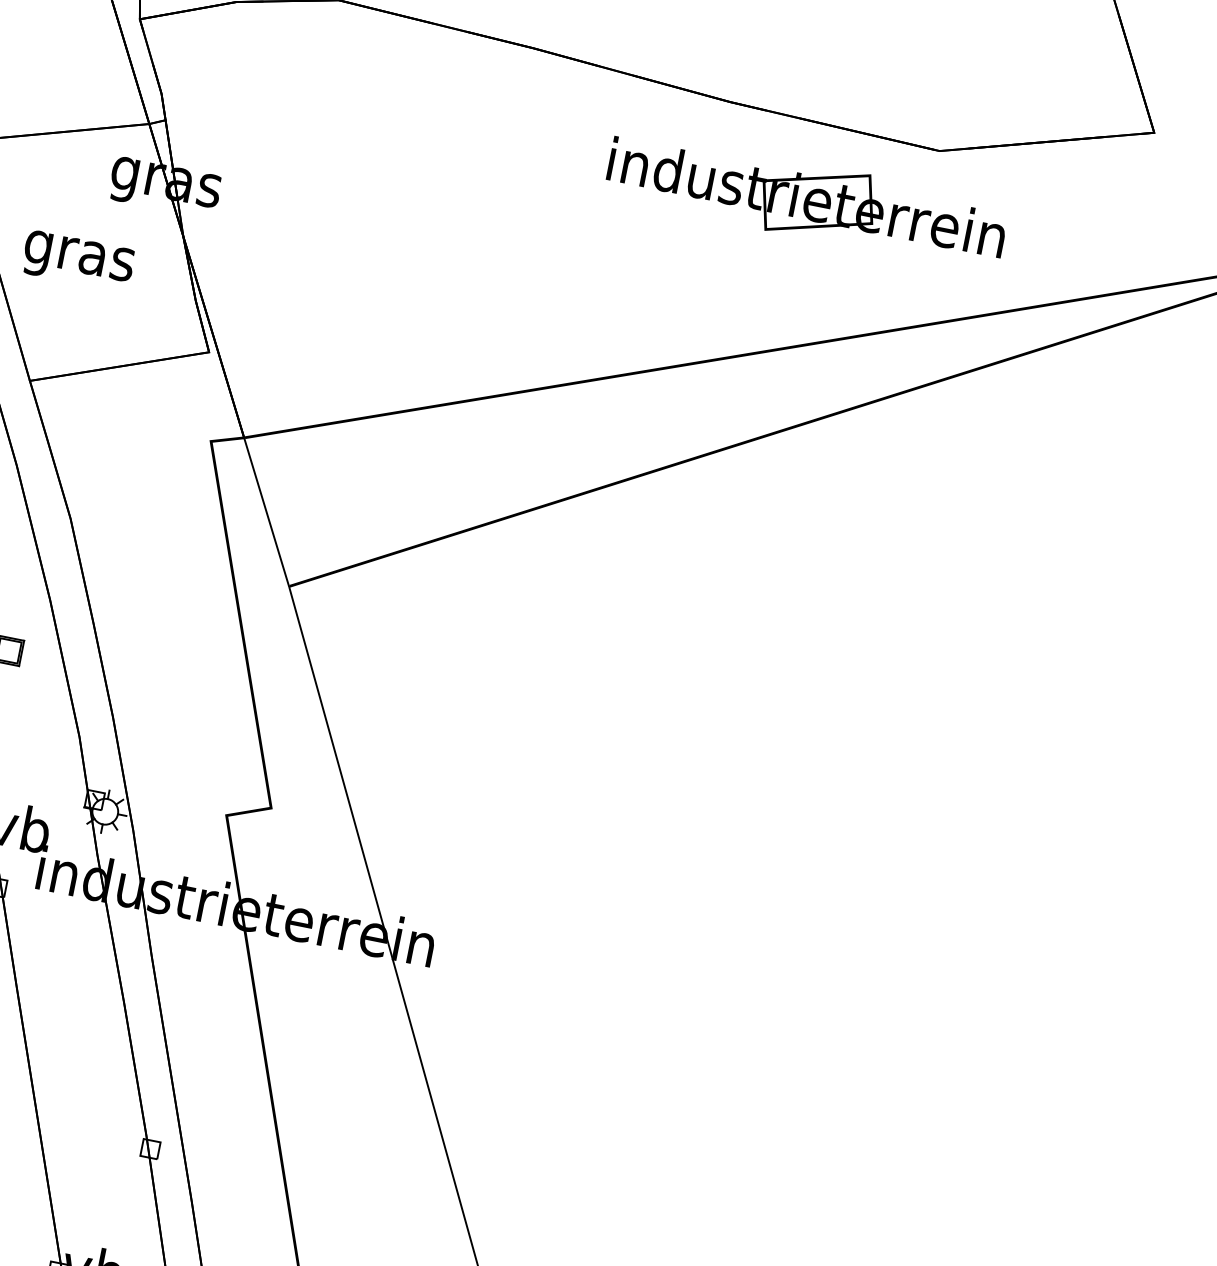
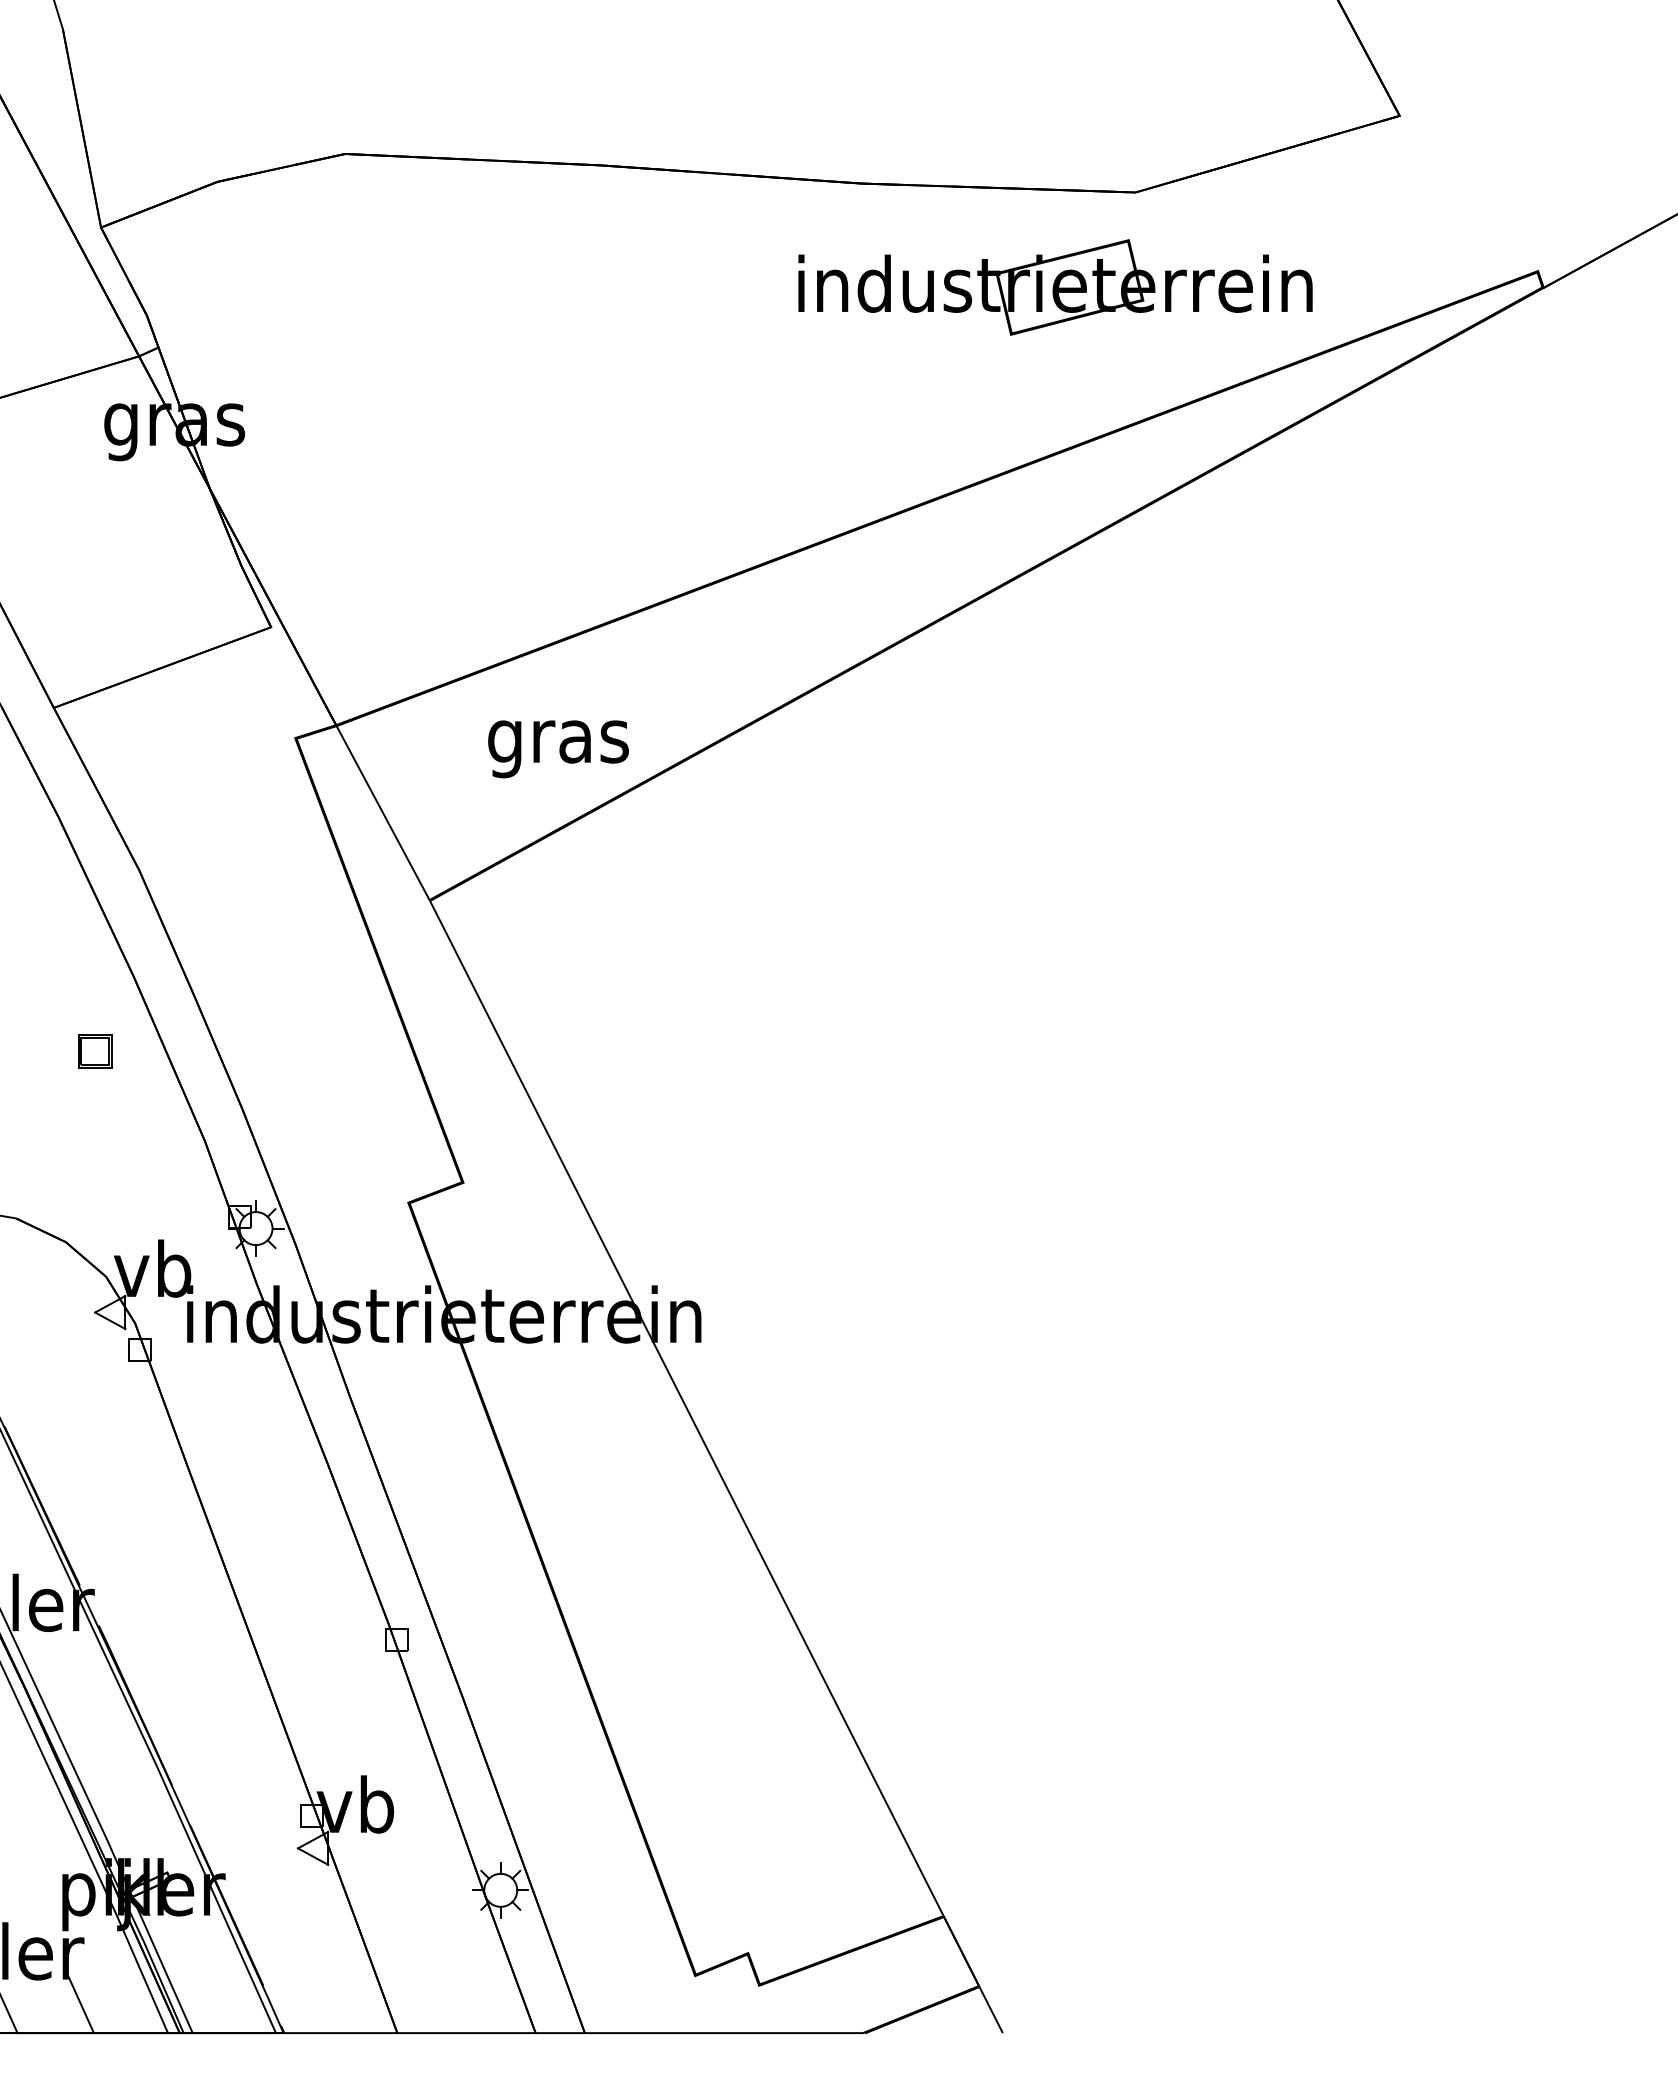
part: (806, 200) -> (1055, 287), moved
text: (78, 261) -> (558, 749), moved

